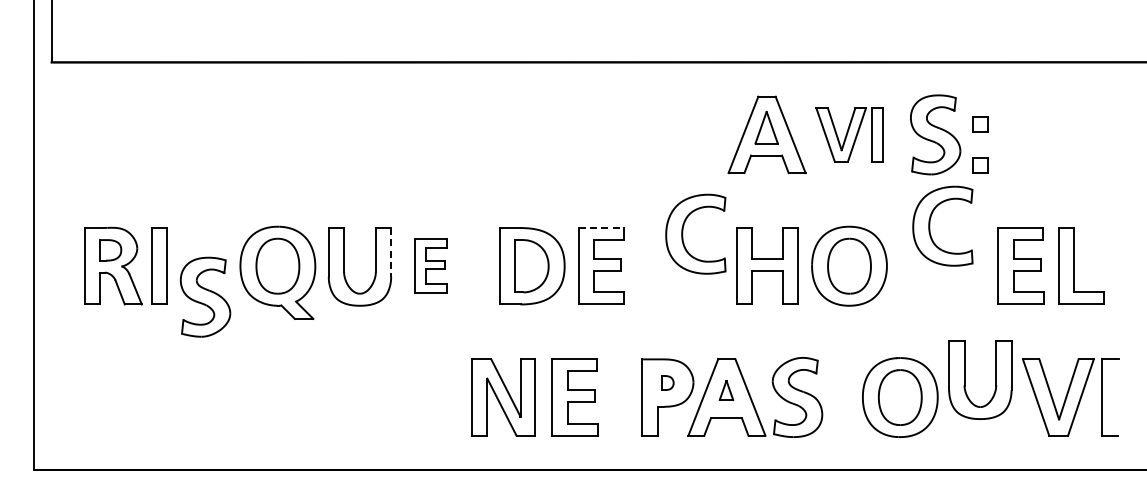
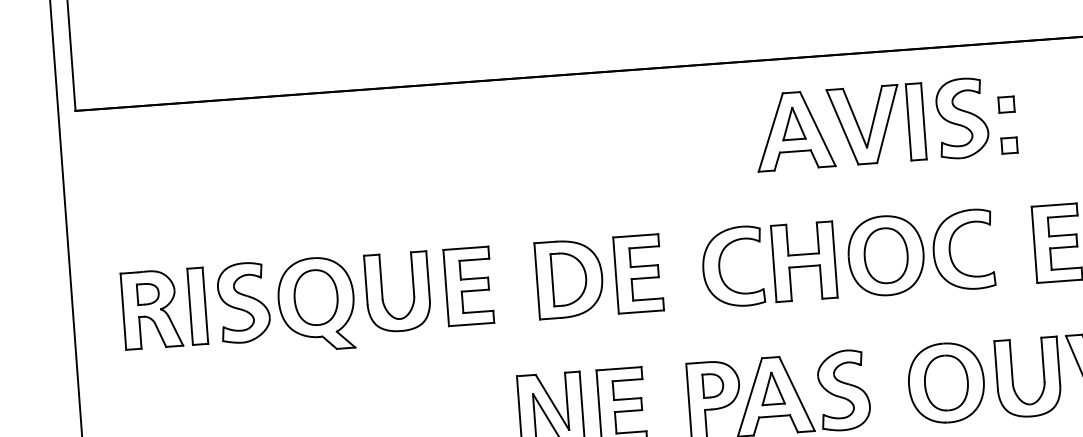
part: (849, 134) -> (876, 124), size x1.43
part: (930, 225) -> (950, 250), moved
line: (601, 228) -> (636, 236), dashed -> solid
part: (683, 233) -> (720, 267), moved
line: (391, 252) -> (428, 275), dashed -> solid
part: (430, 265) -> (468, 285), size x1.43
part: (205, 296) -> (243, 302), moved
part: (965, 379) -> (1013, 378), moved
part: (667, 382) -> (713, 385), size x1.67
part: (726, 390) -> (772, 388), size x1.67

